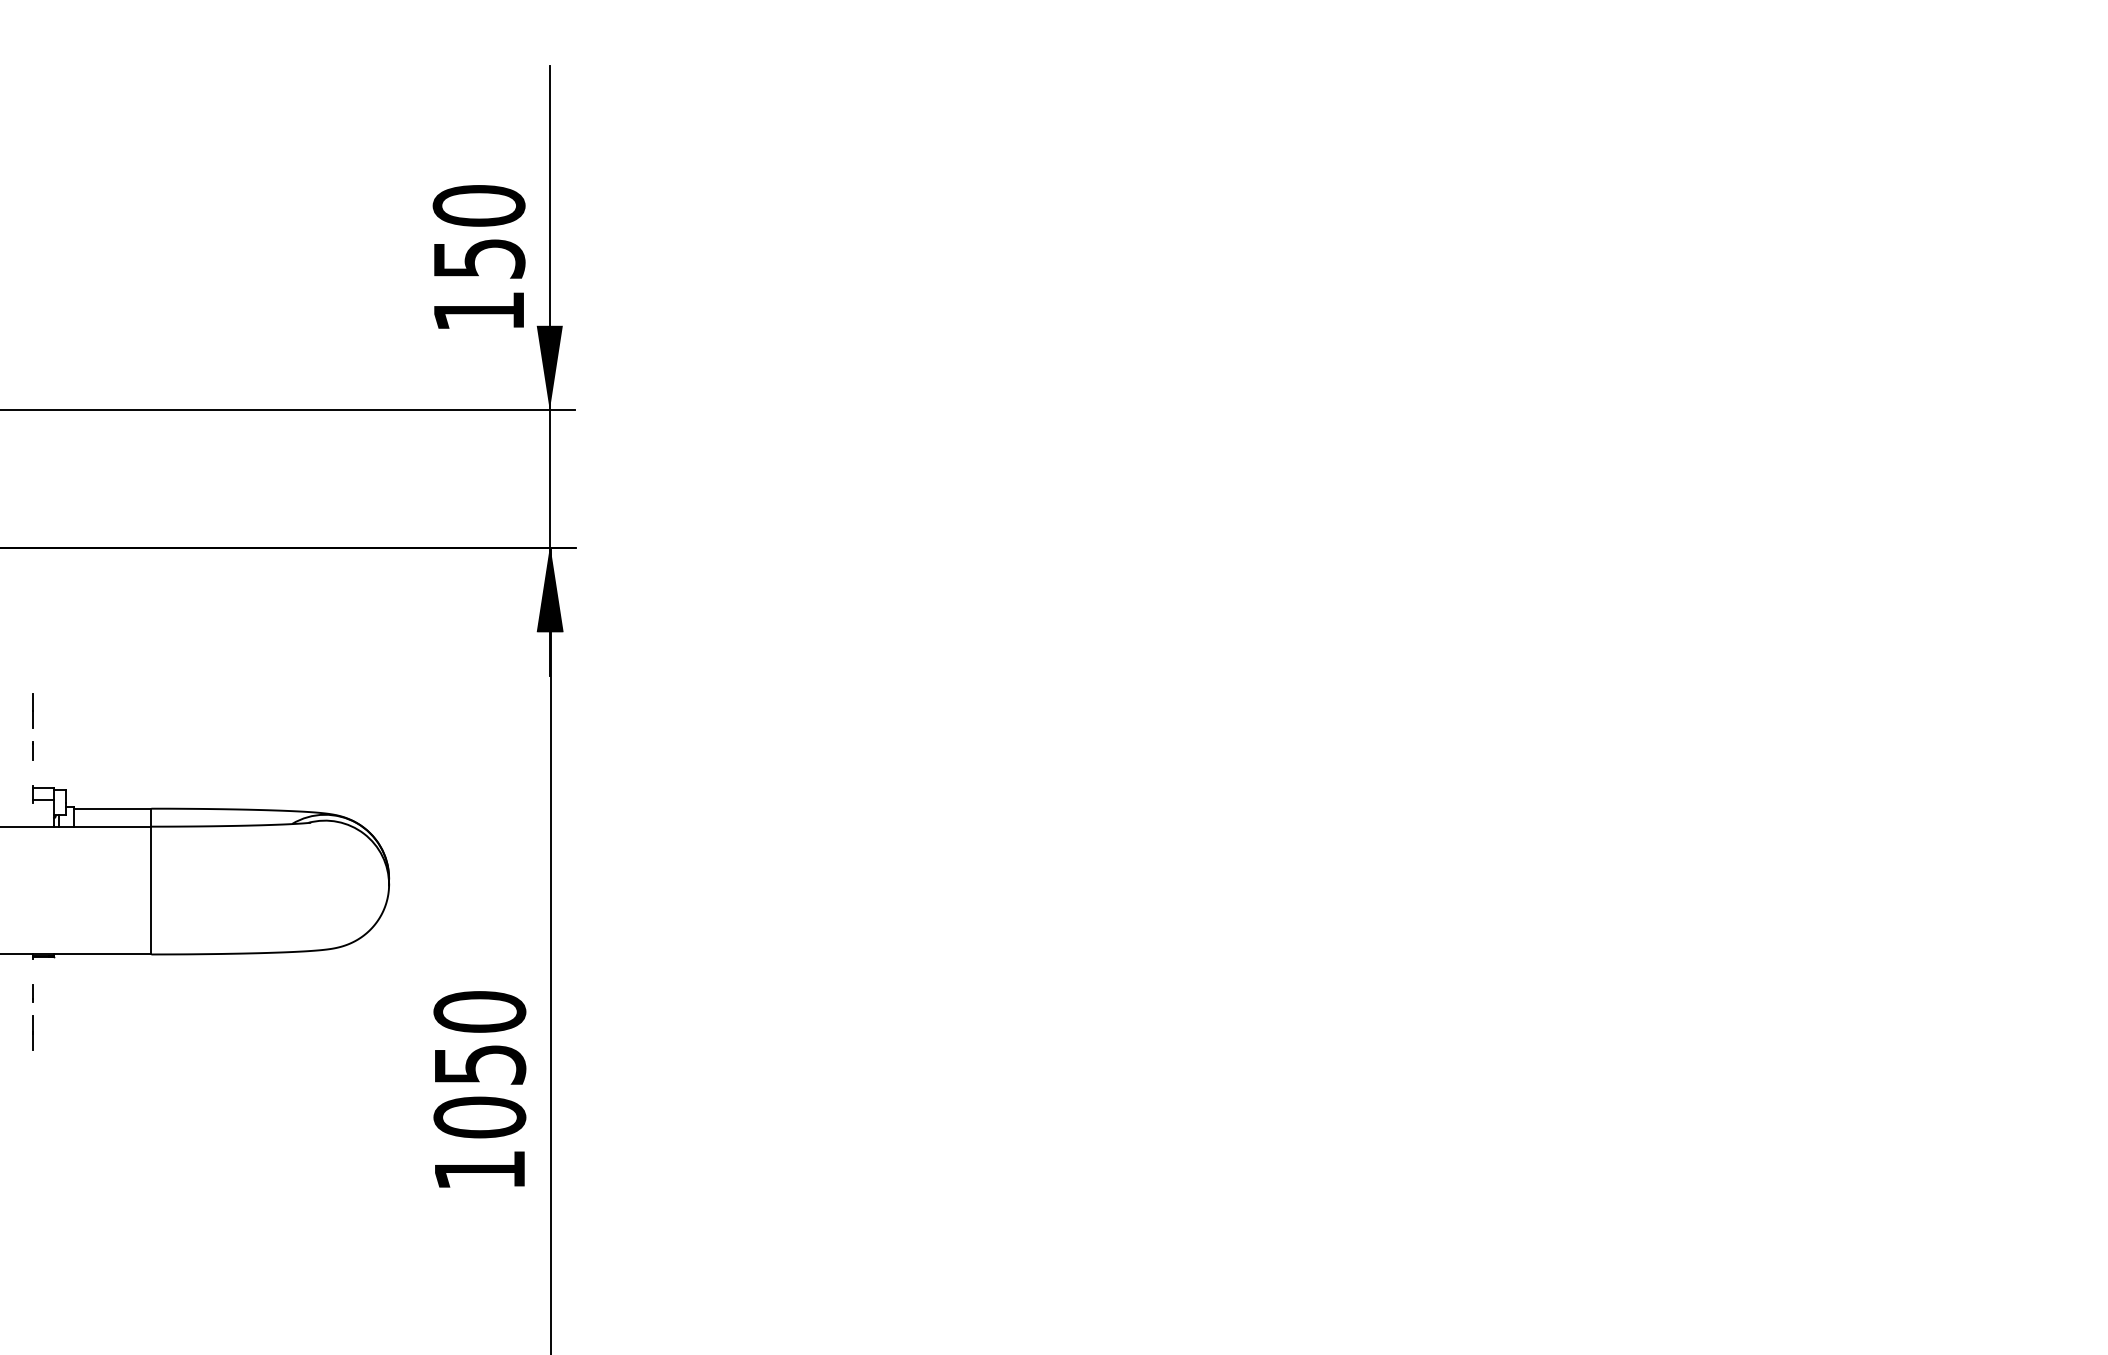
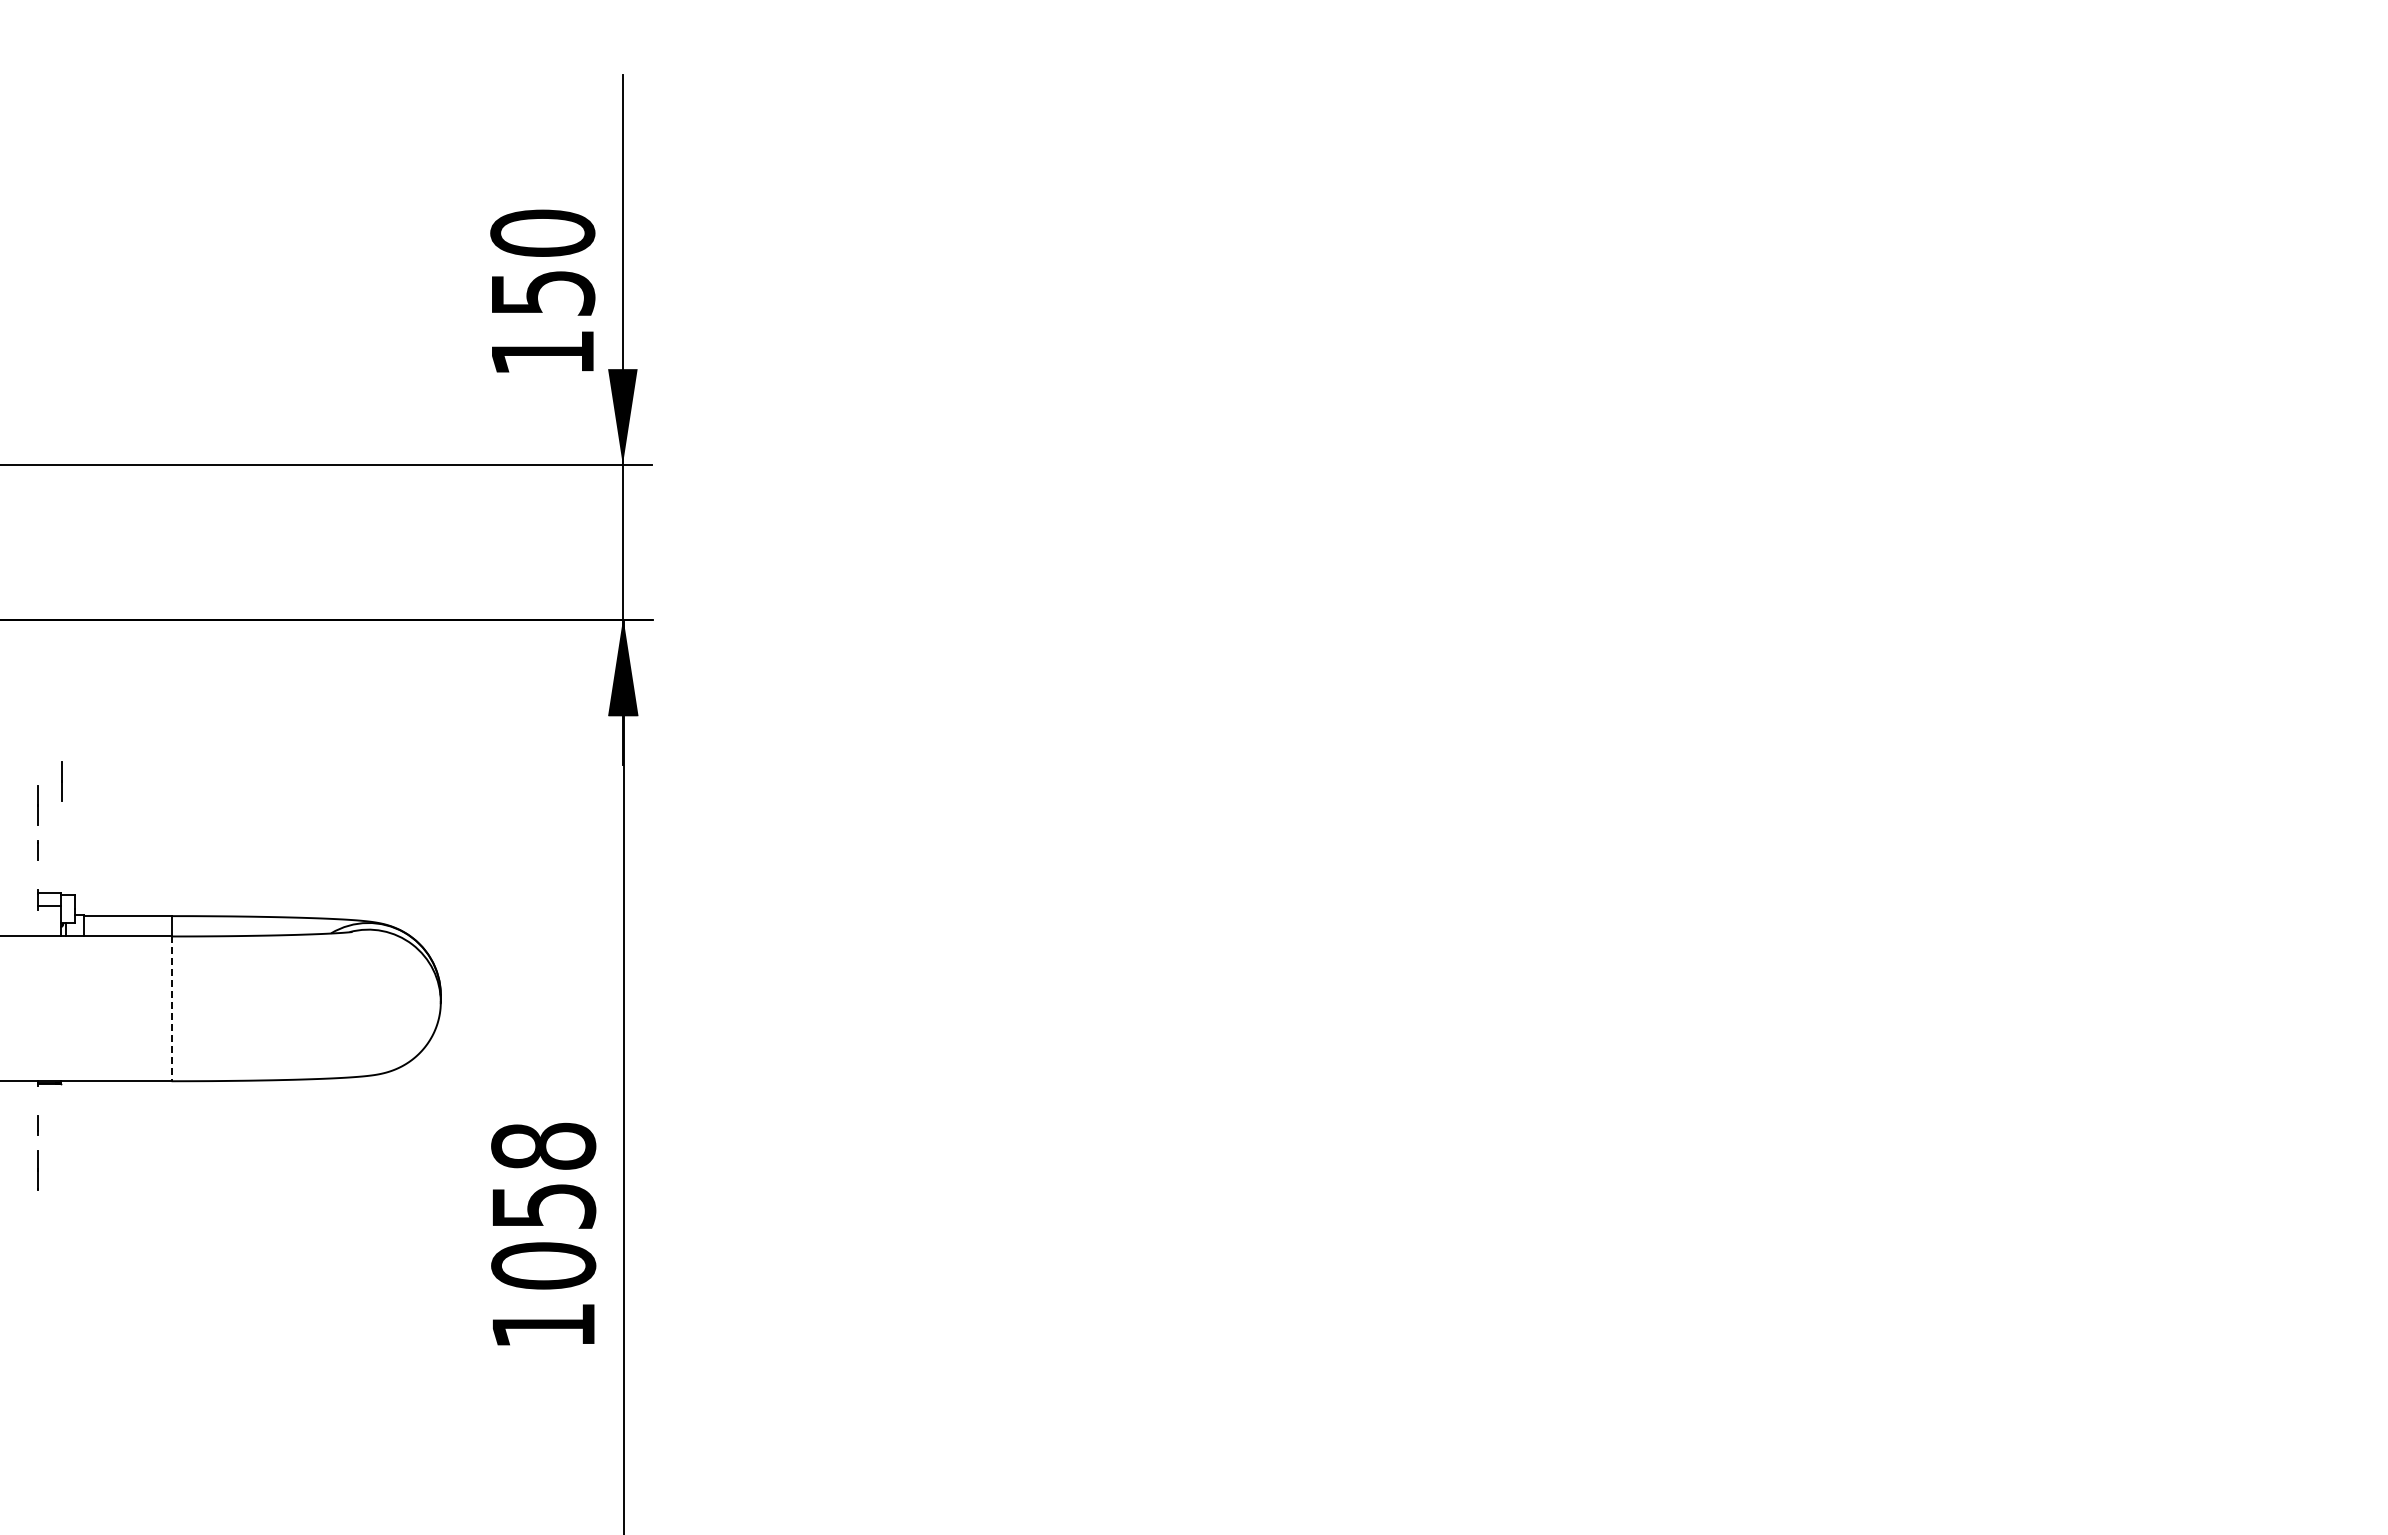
line: (54, 689) -> (61, 781), added
line: (151, 891) -> (171, 1009), solid -> dashed
text: (479, 1011) -> (543, 1145), 1050 -> 1058

